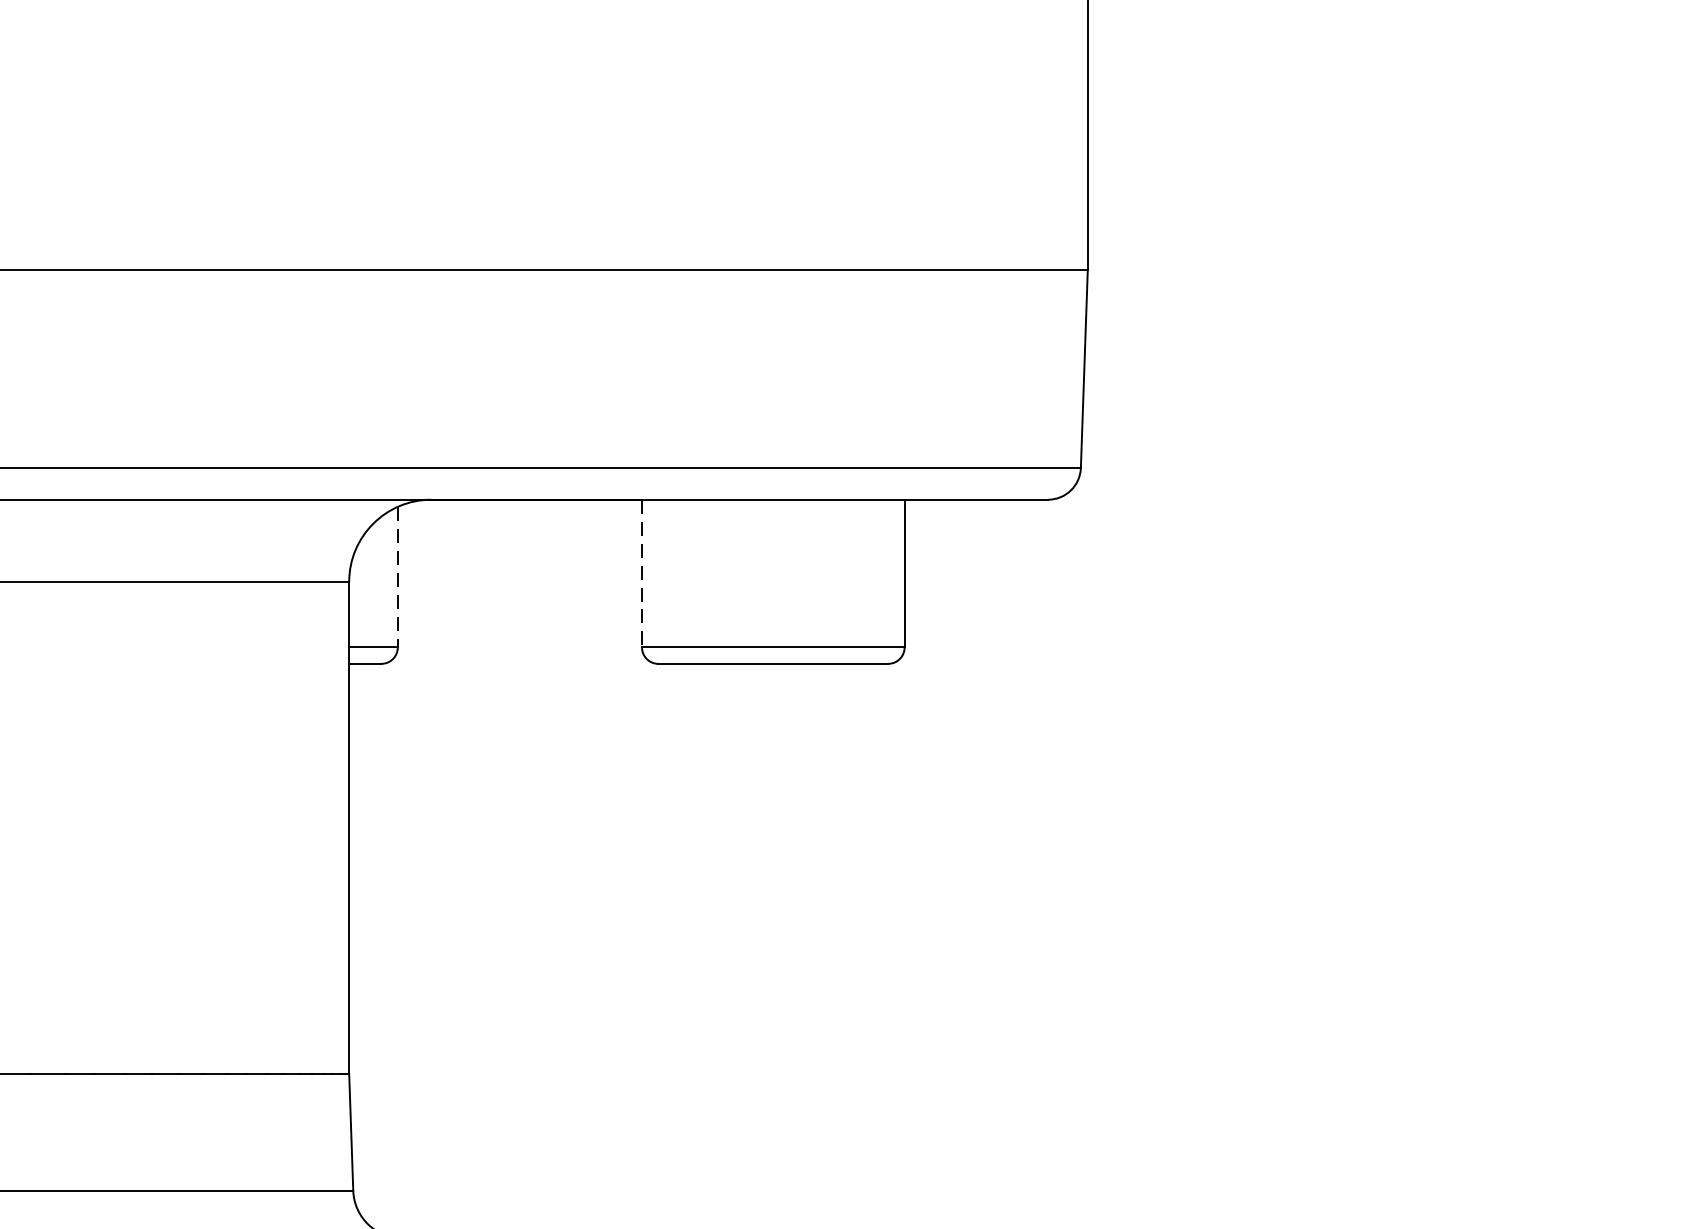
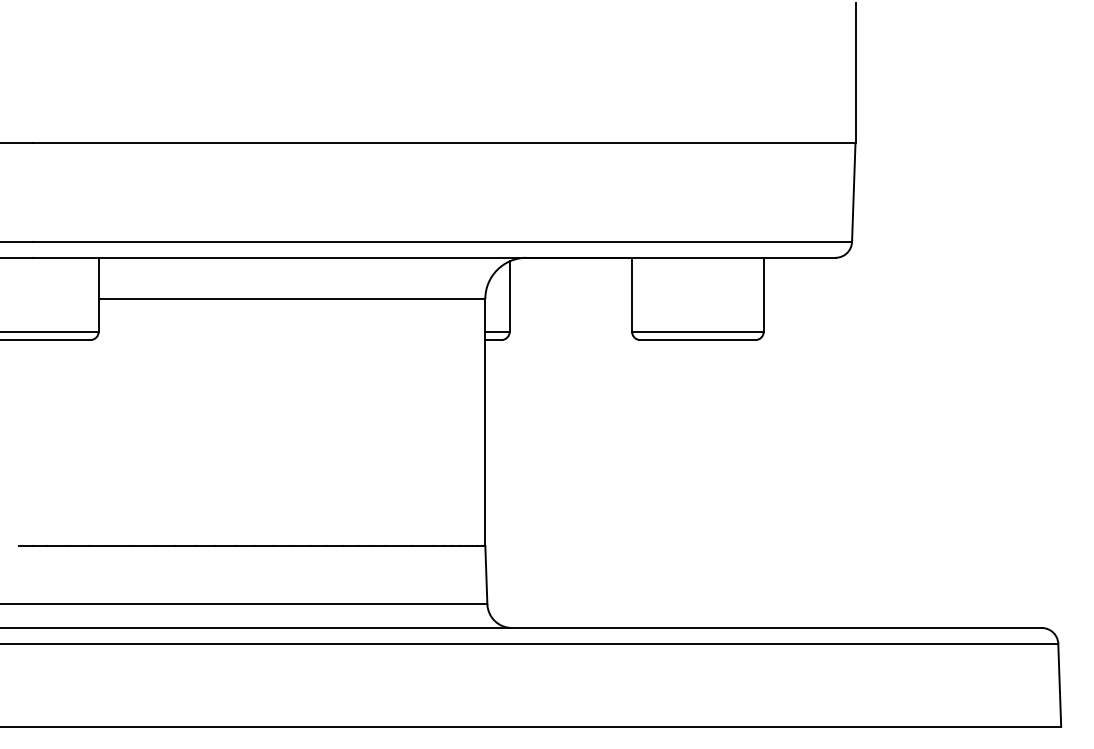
line: (642, 574) -> (632, 295), dashed -> solid
line: (397, 578) -> (509, 297), dashed -> solid

